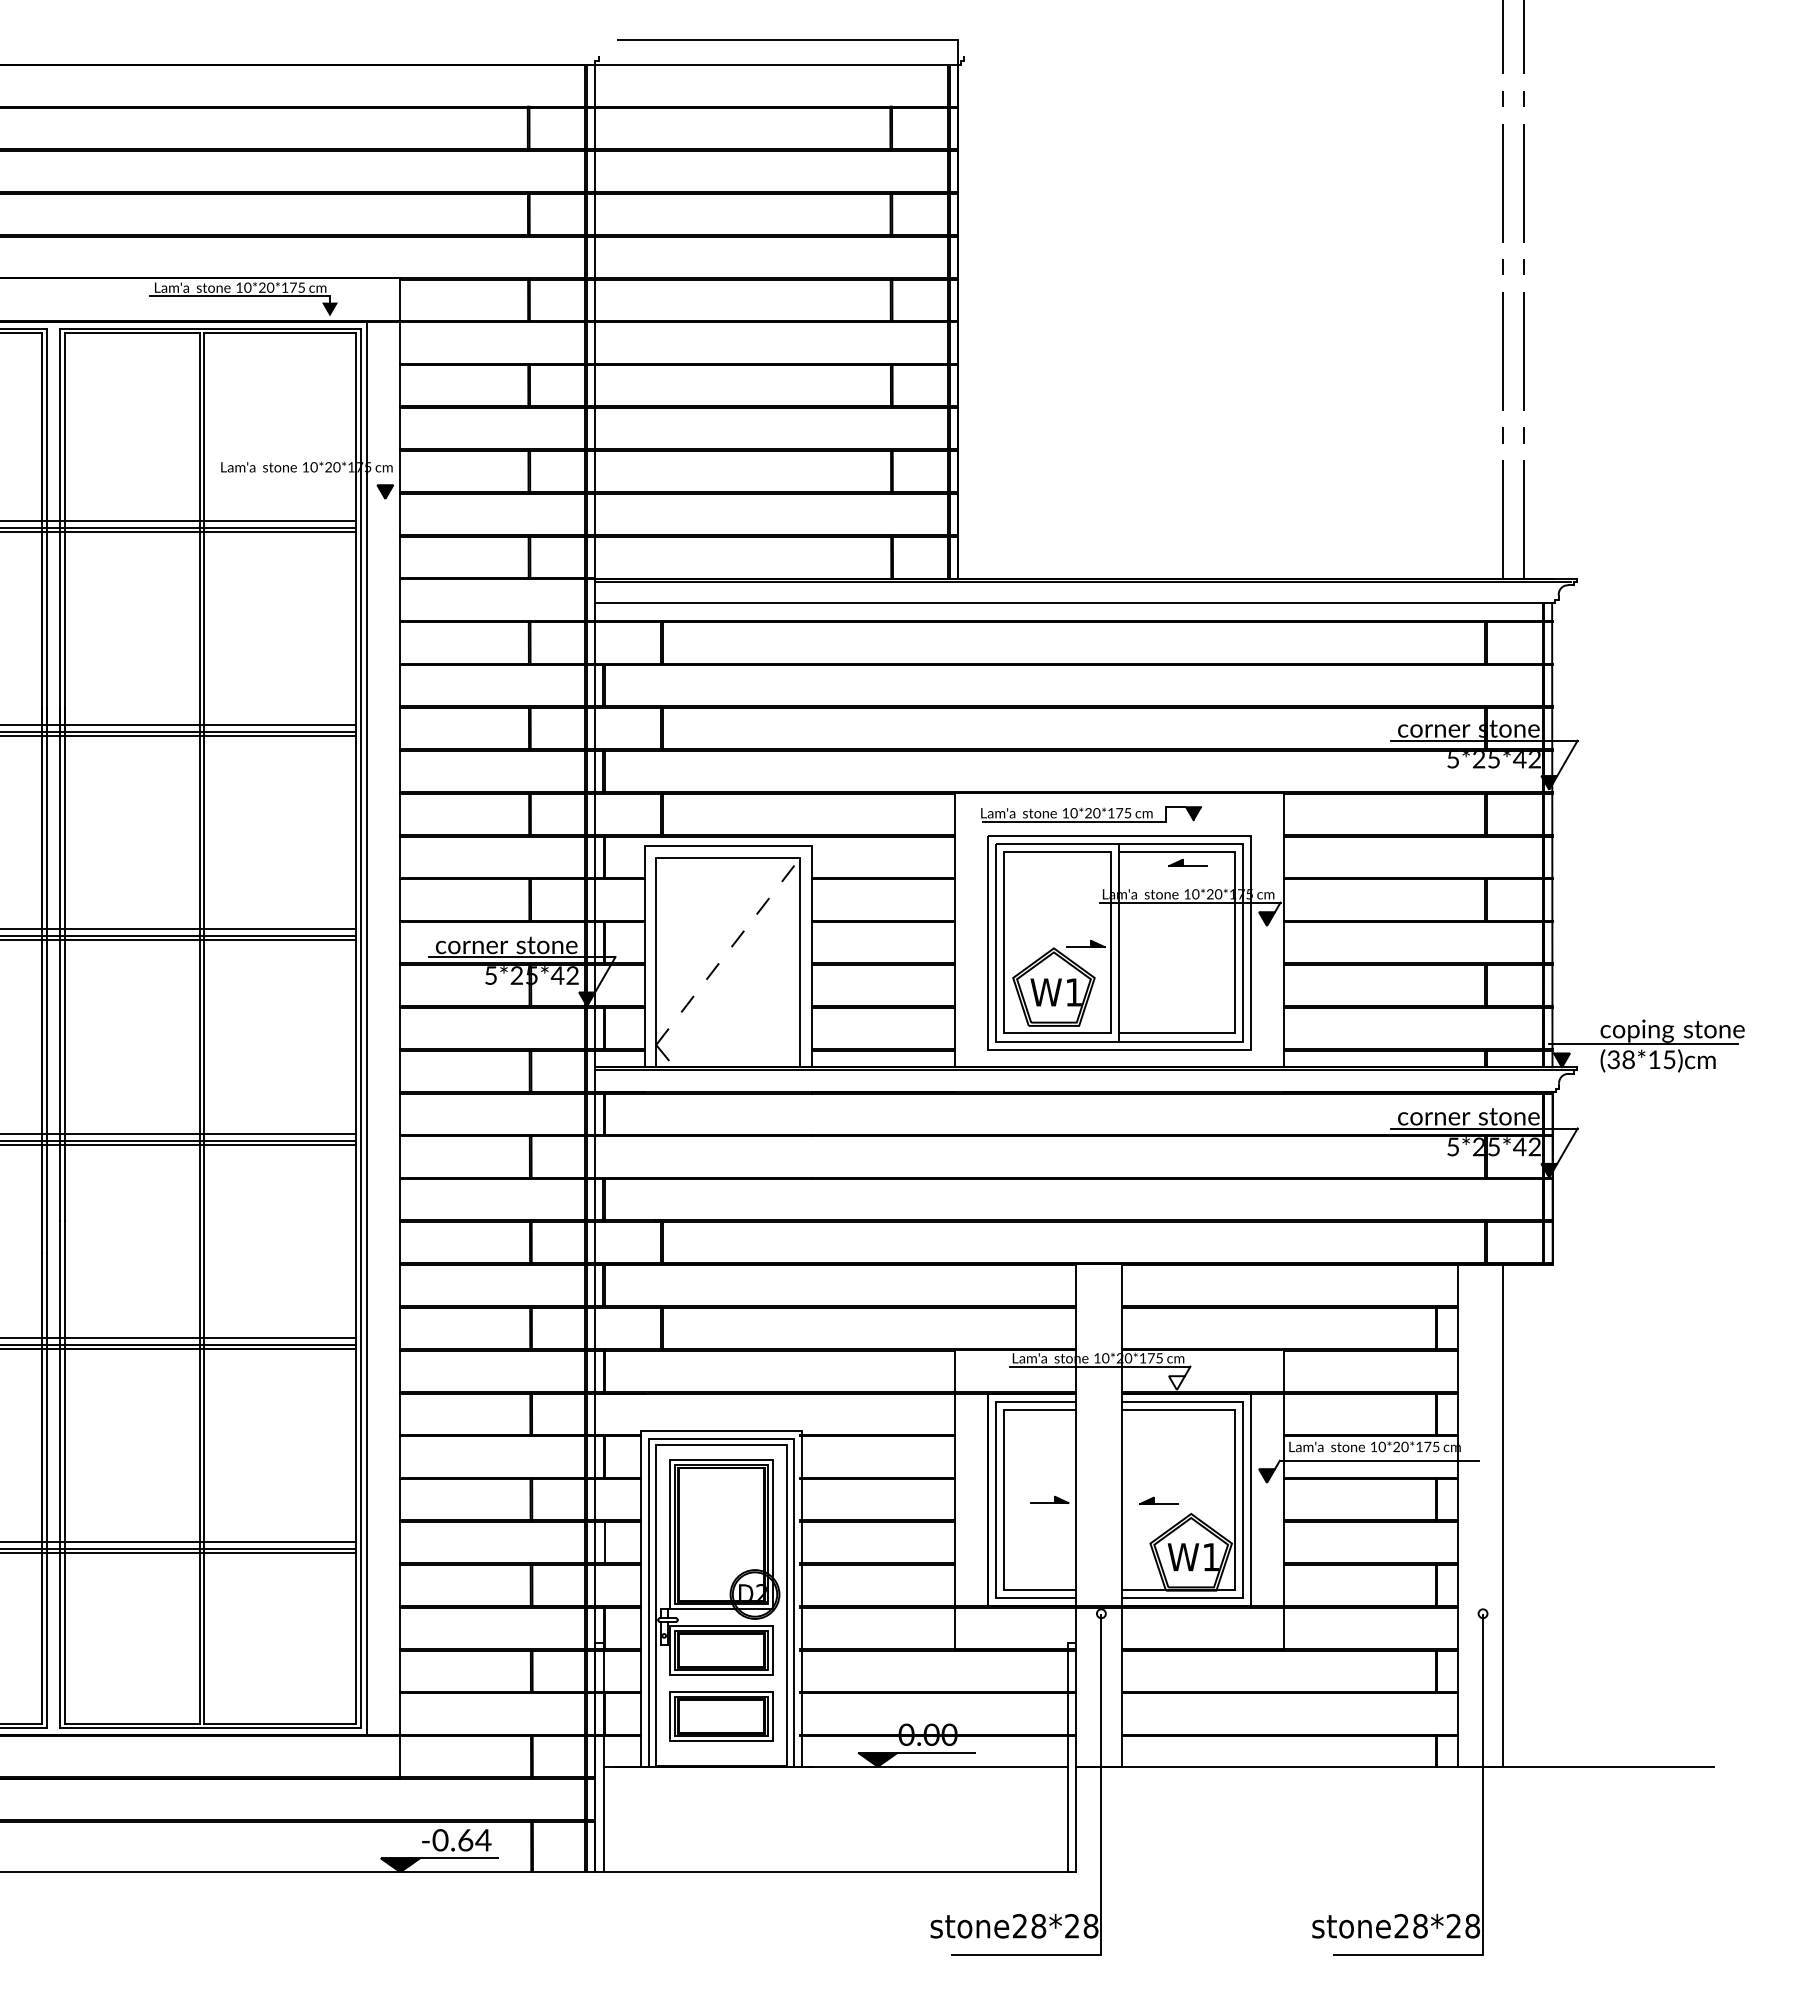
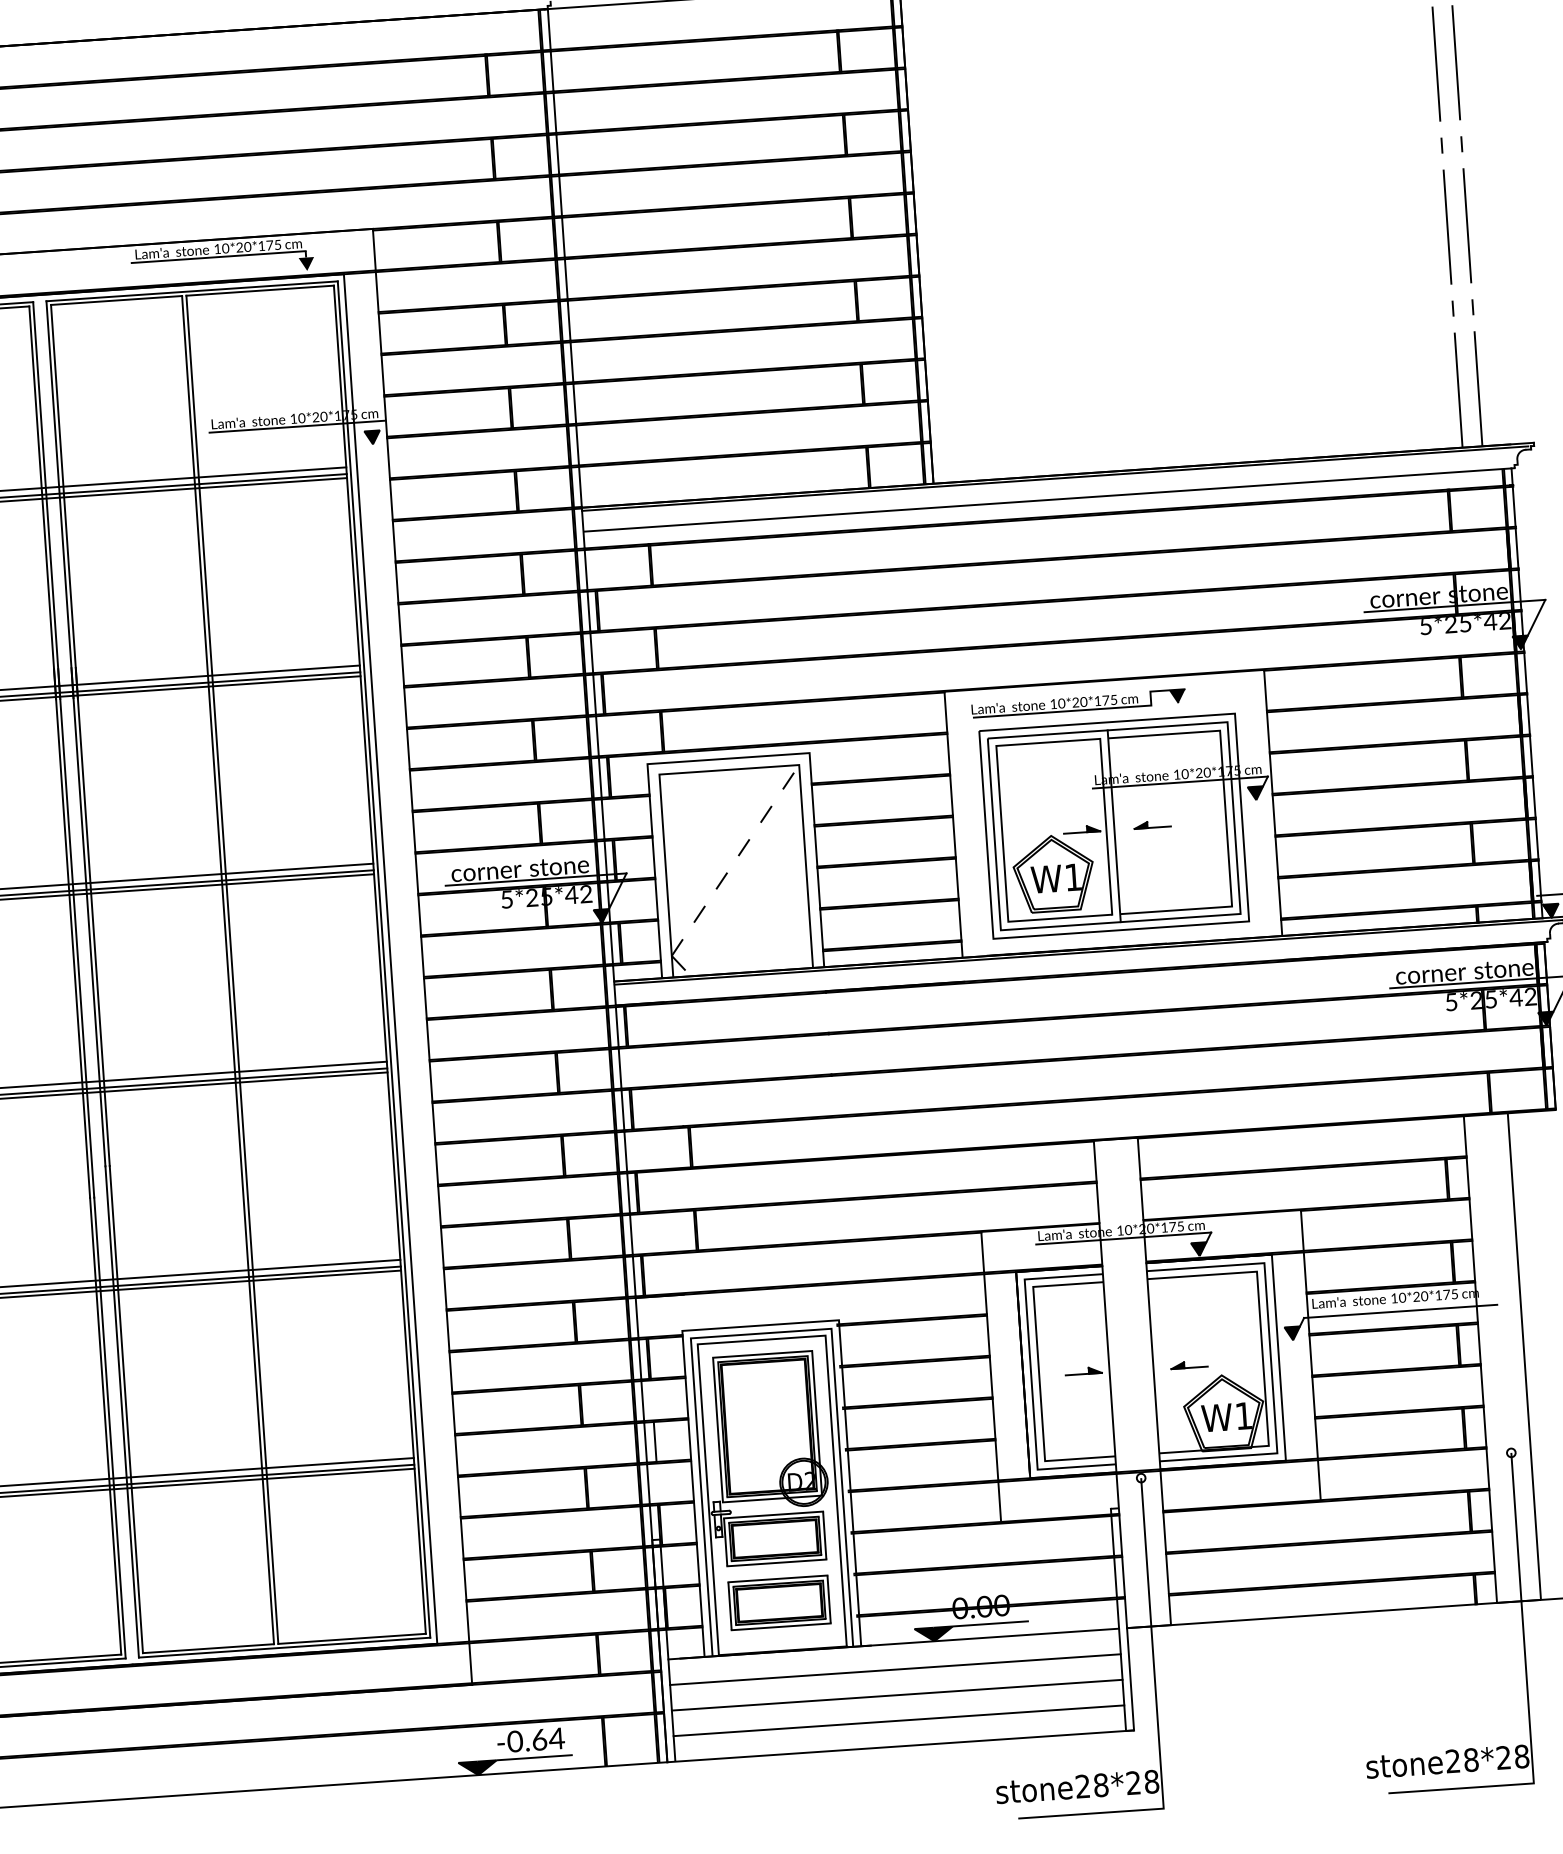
line: (308, 475) -> (296, 426), added
part: (1187, 862) -> (1152, 824), moved
fill: (1176, 1383) -> (1198, 1249), added
line: (835, 1793) -> (895, 1670), added
line: (835, 1819) -> (896, 1695), added
line: (835, 1845) -> (898, 1720), added

